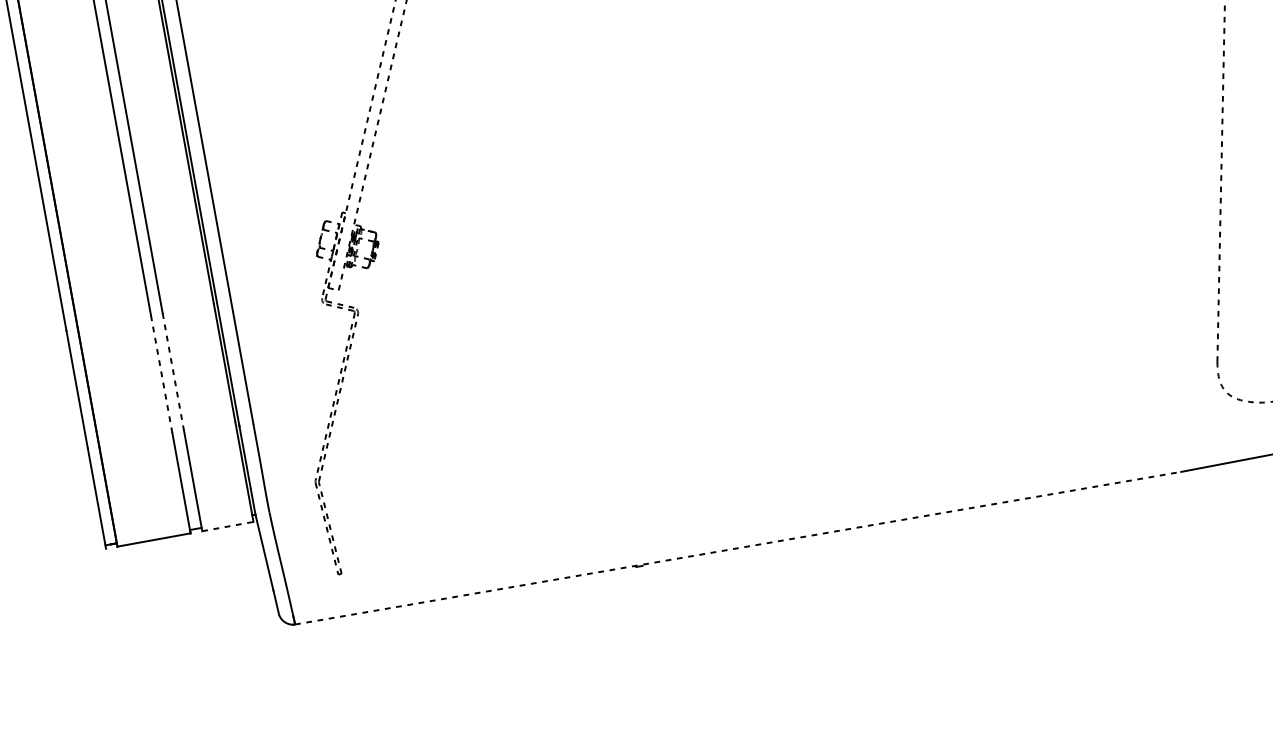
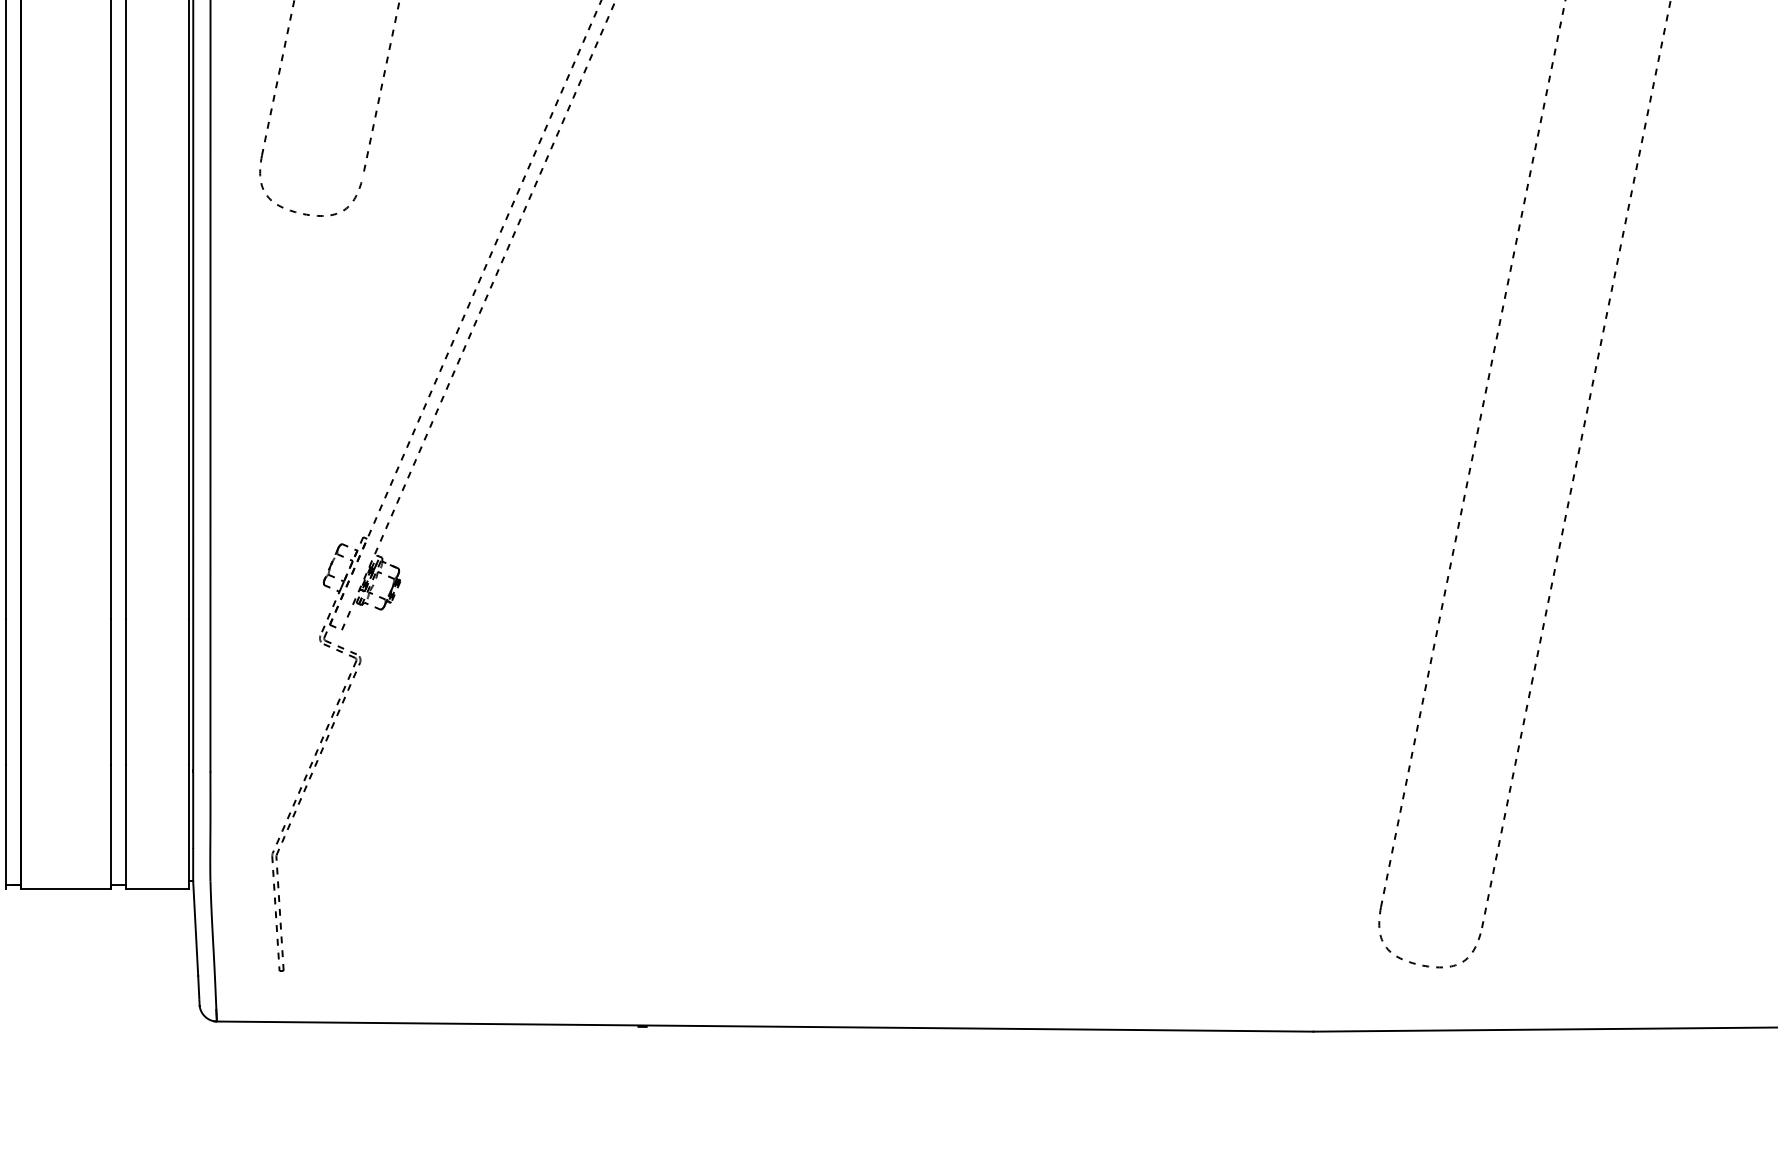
line: (173, 371) -> (125, 691), dashed -> solid
line: (161, 373) -> (111, 691), dashed -> solid
line: (227, 526) -> (157, 889), dashed -> solid
line: (738, 548) -> (765, 1026), dashed -> solid

